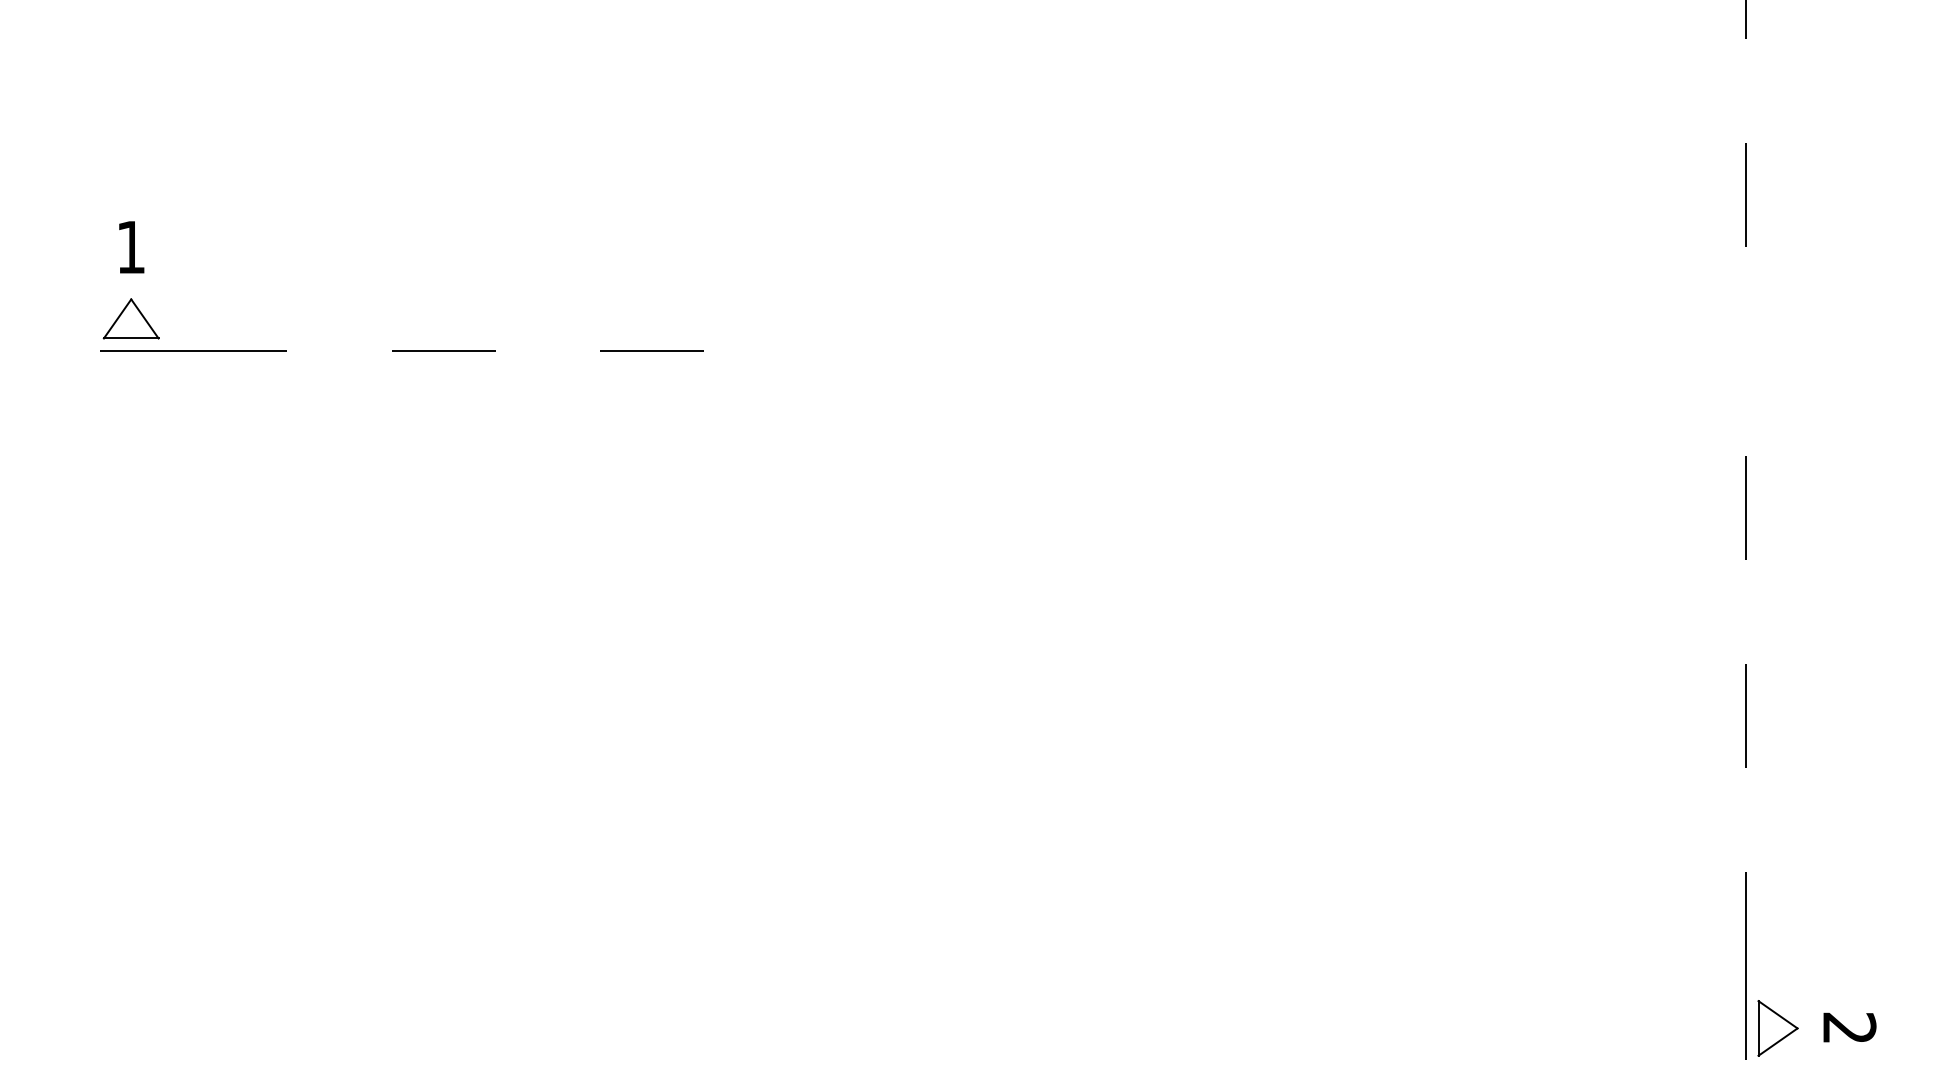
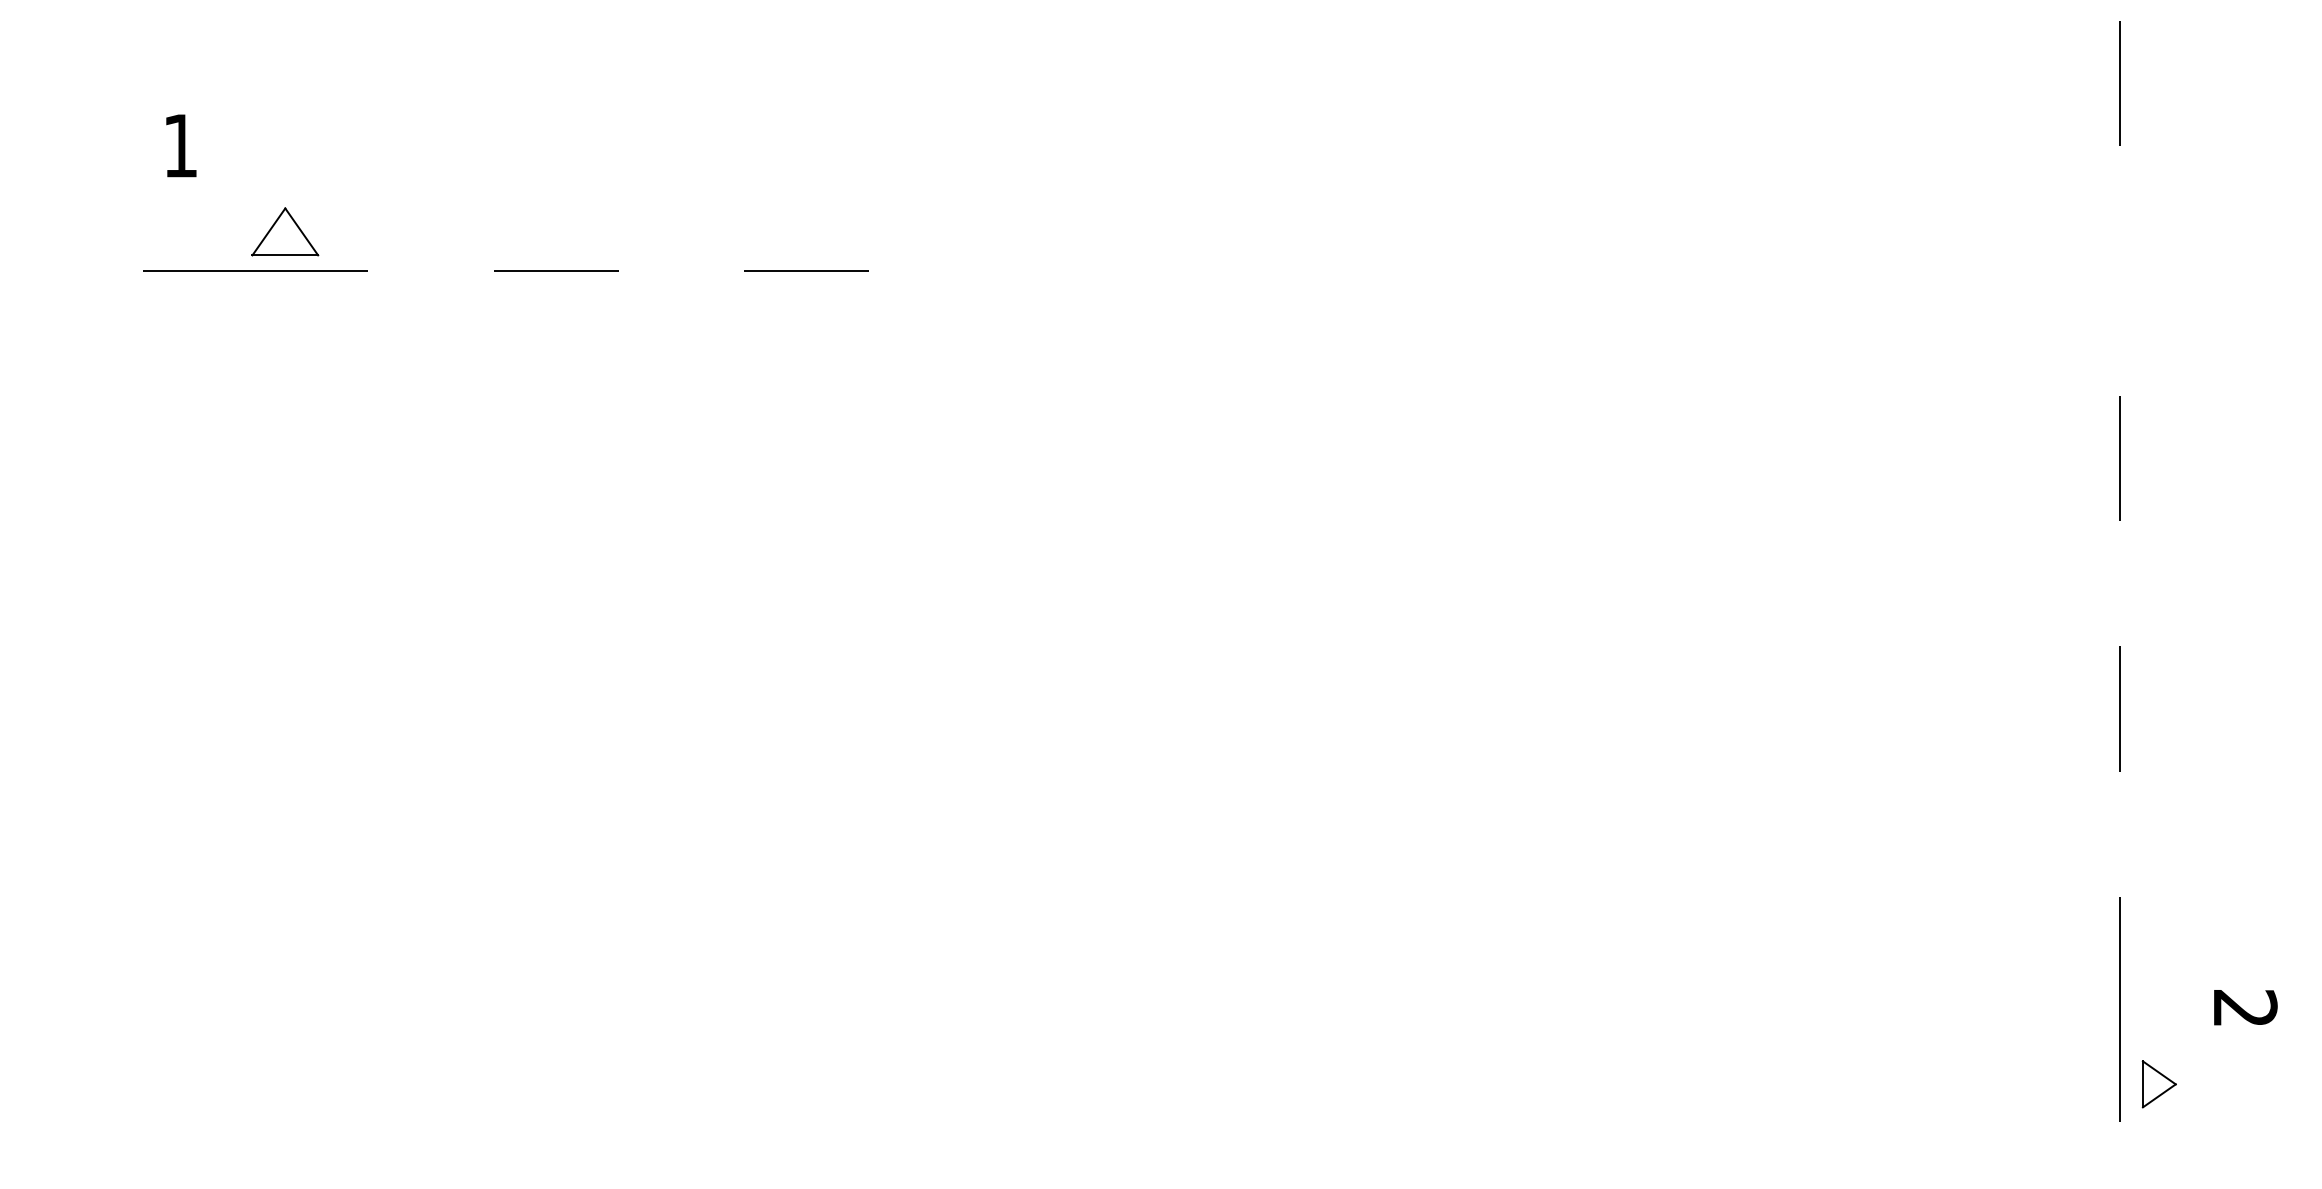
part: (130, 318) -> (284, 231), moved
text: (1849, 1027) -> (2245, 1007), moved
part: (1777, 1028) -> (2158, 1084), size x0.7

